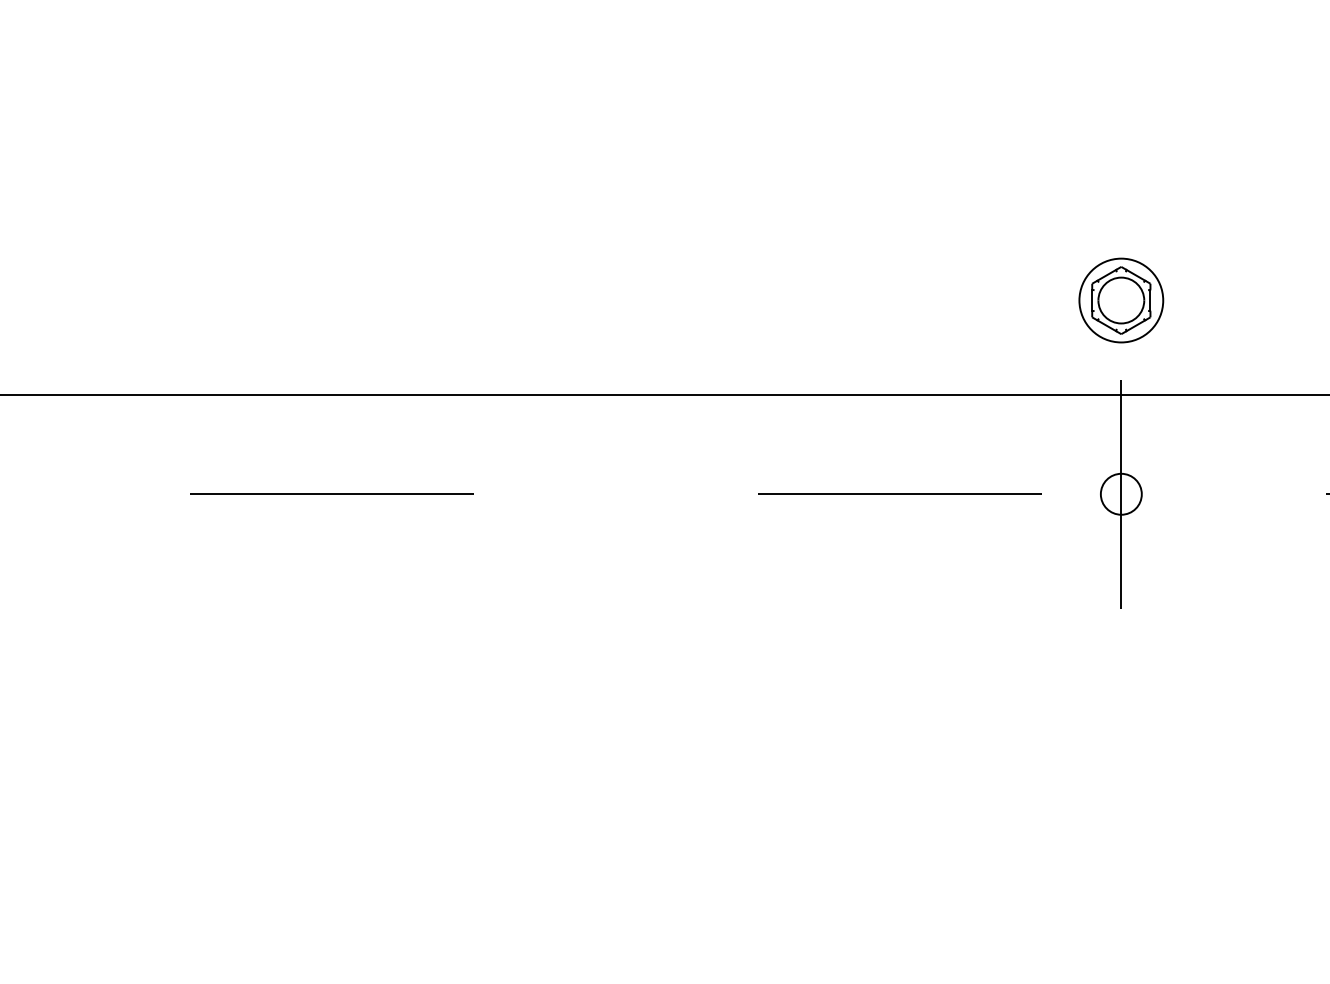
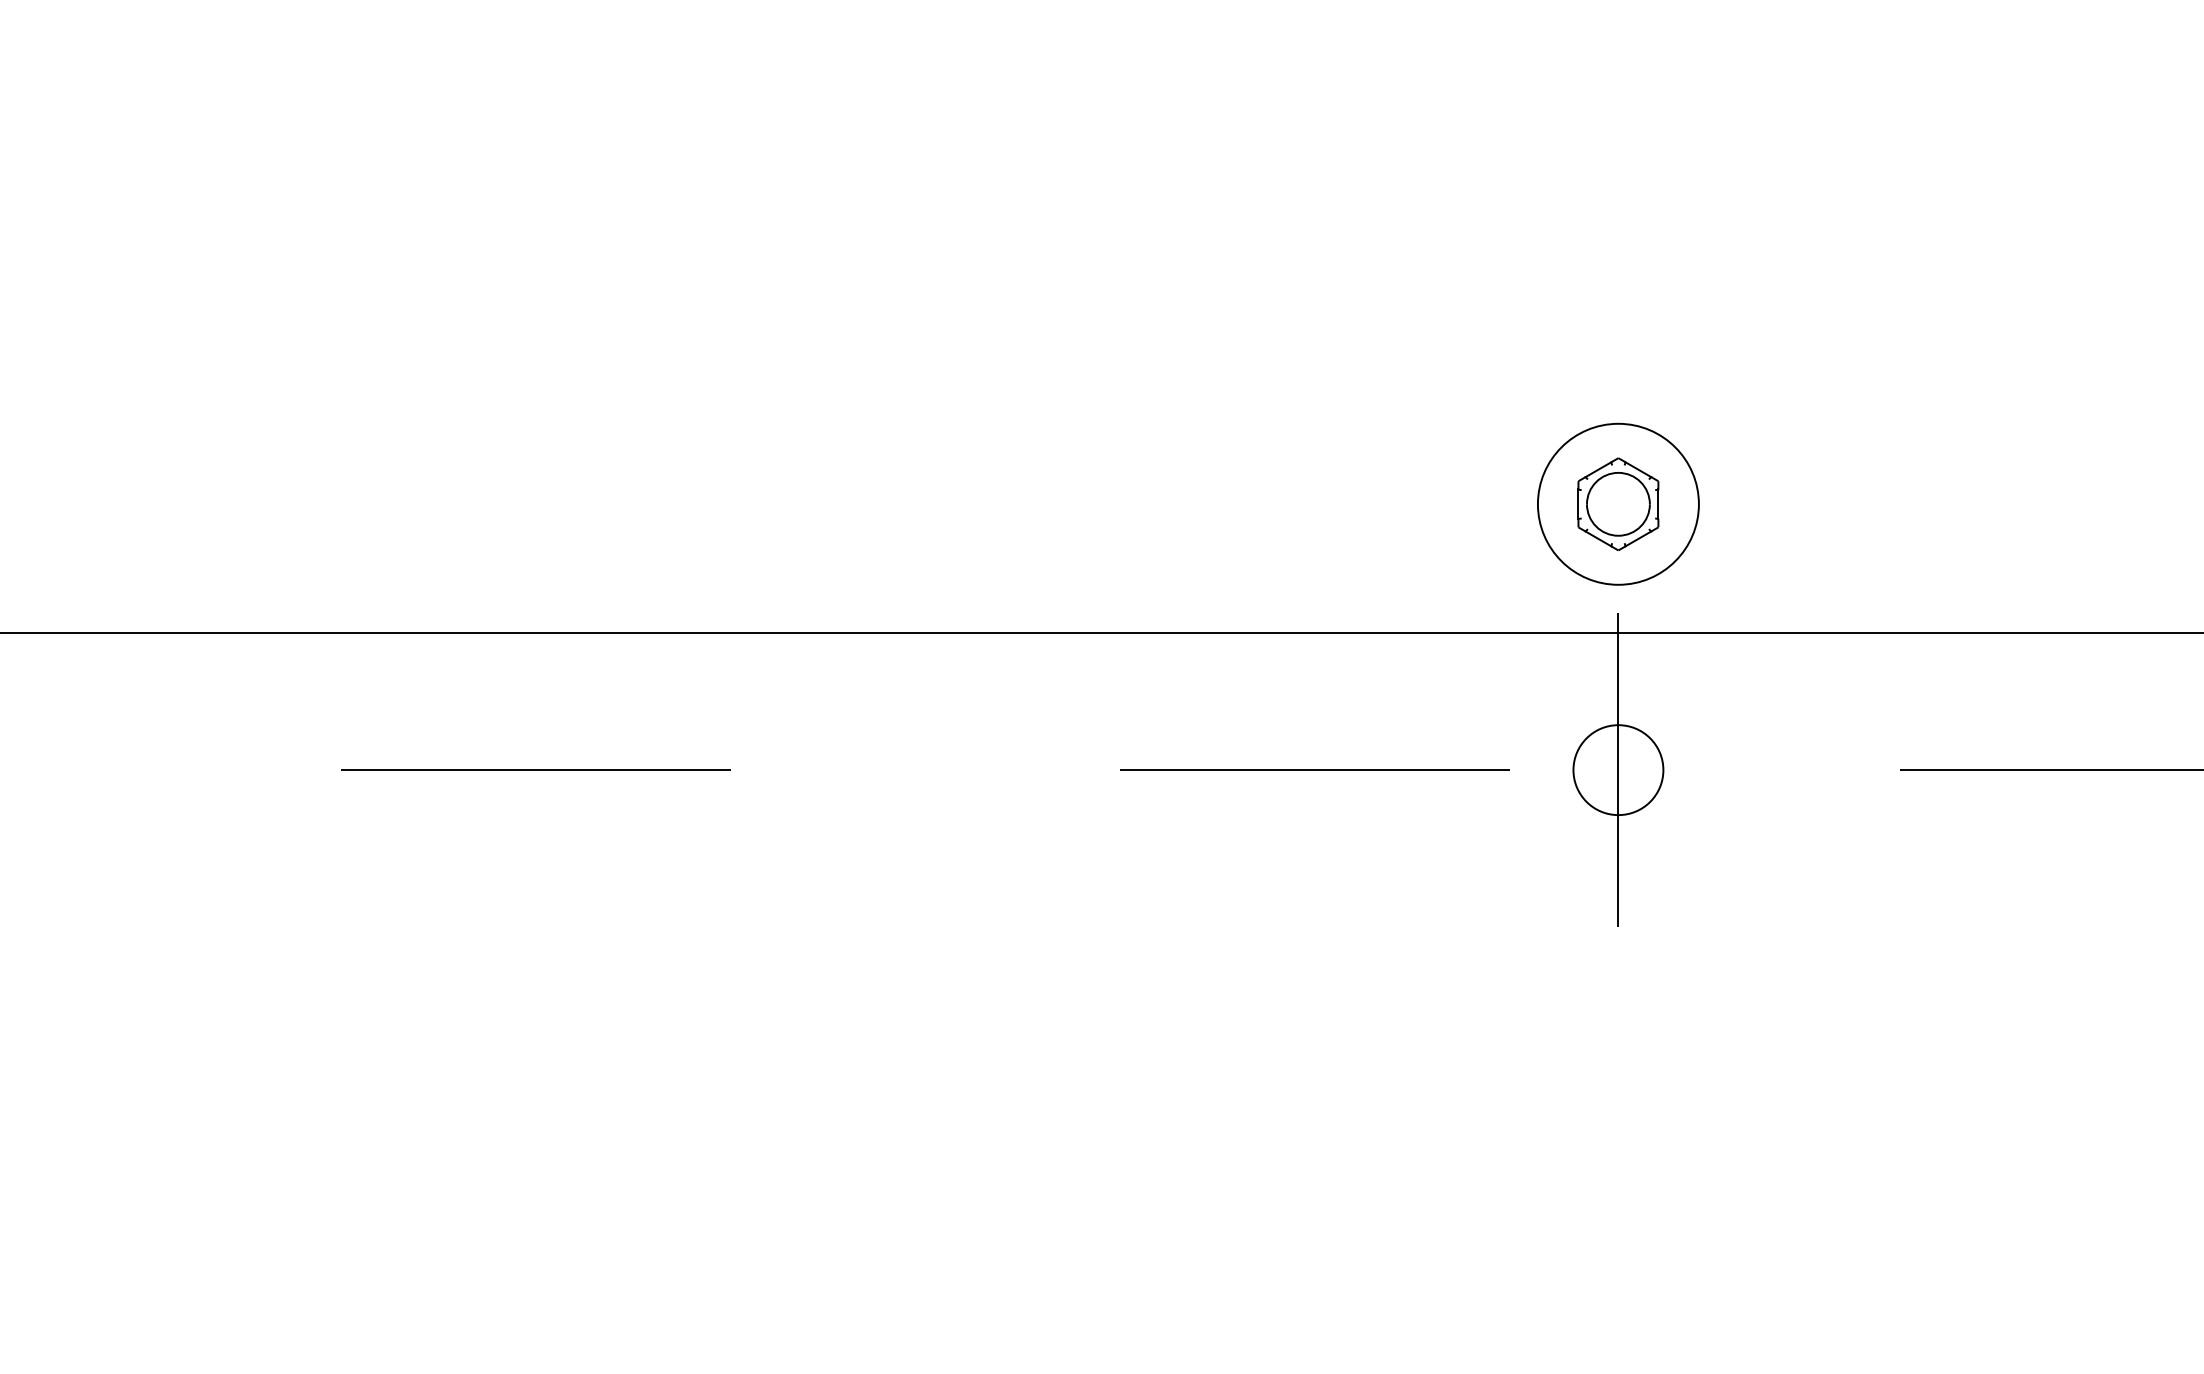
circle: (1120, 299) -> (1617, 503), size x1.4
circle: (1121, 494) -> (1618, 770), size x1.6

